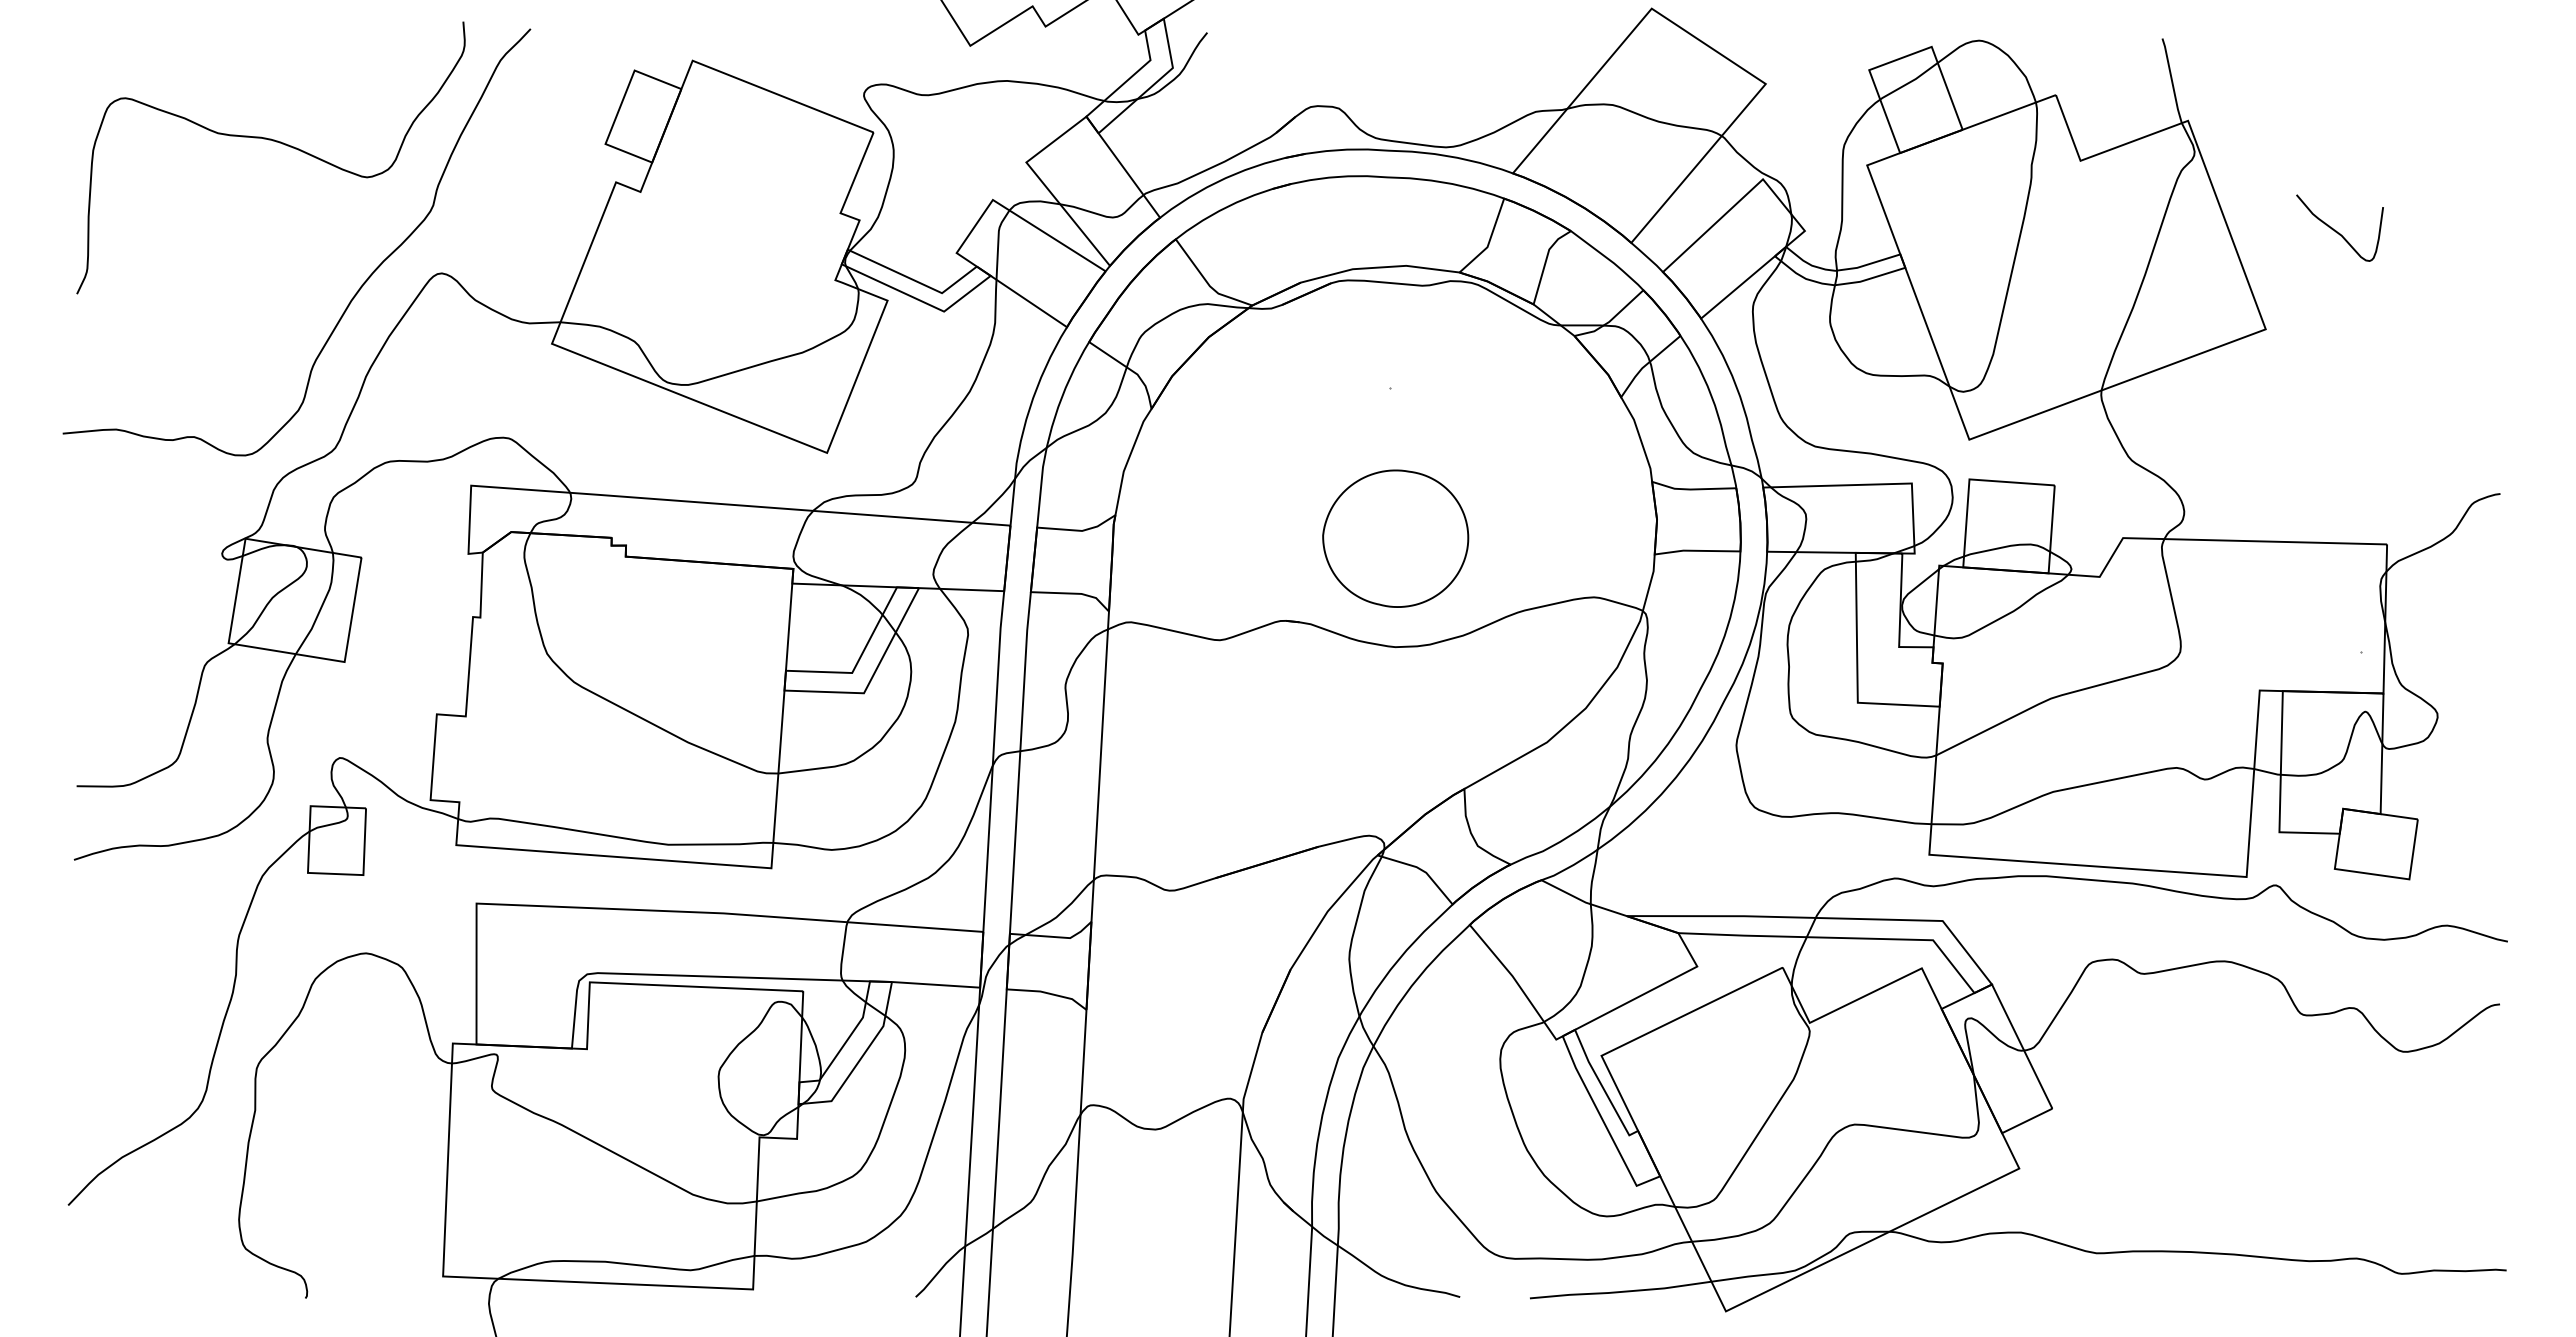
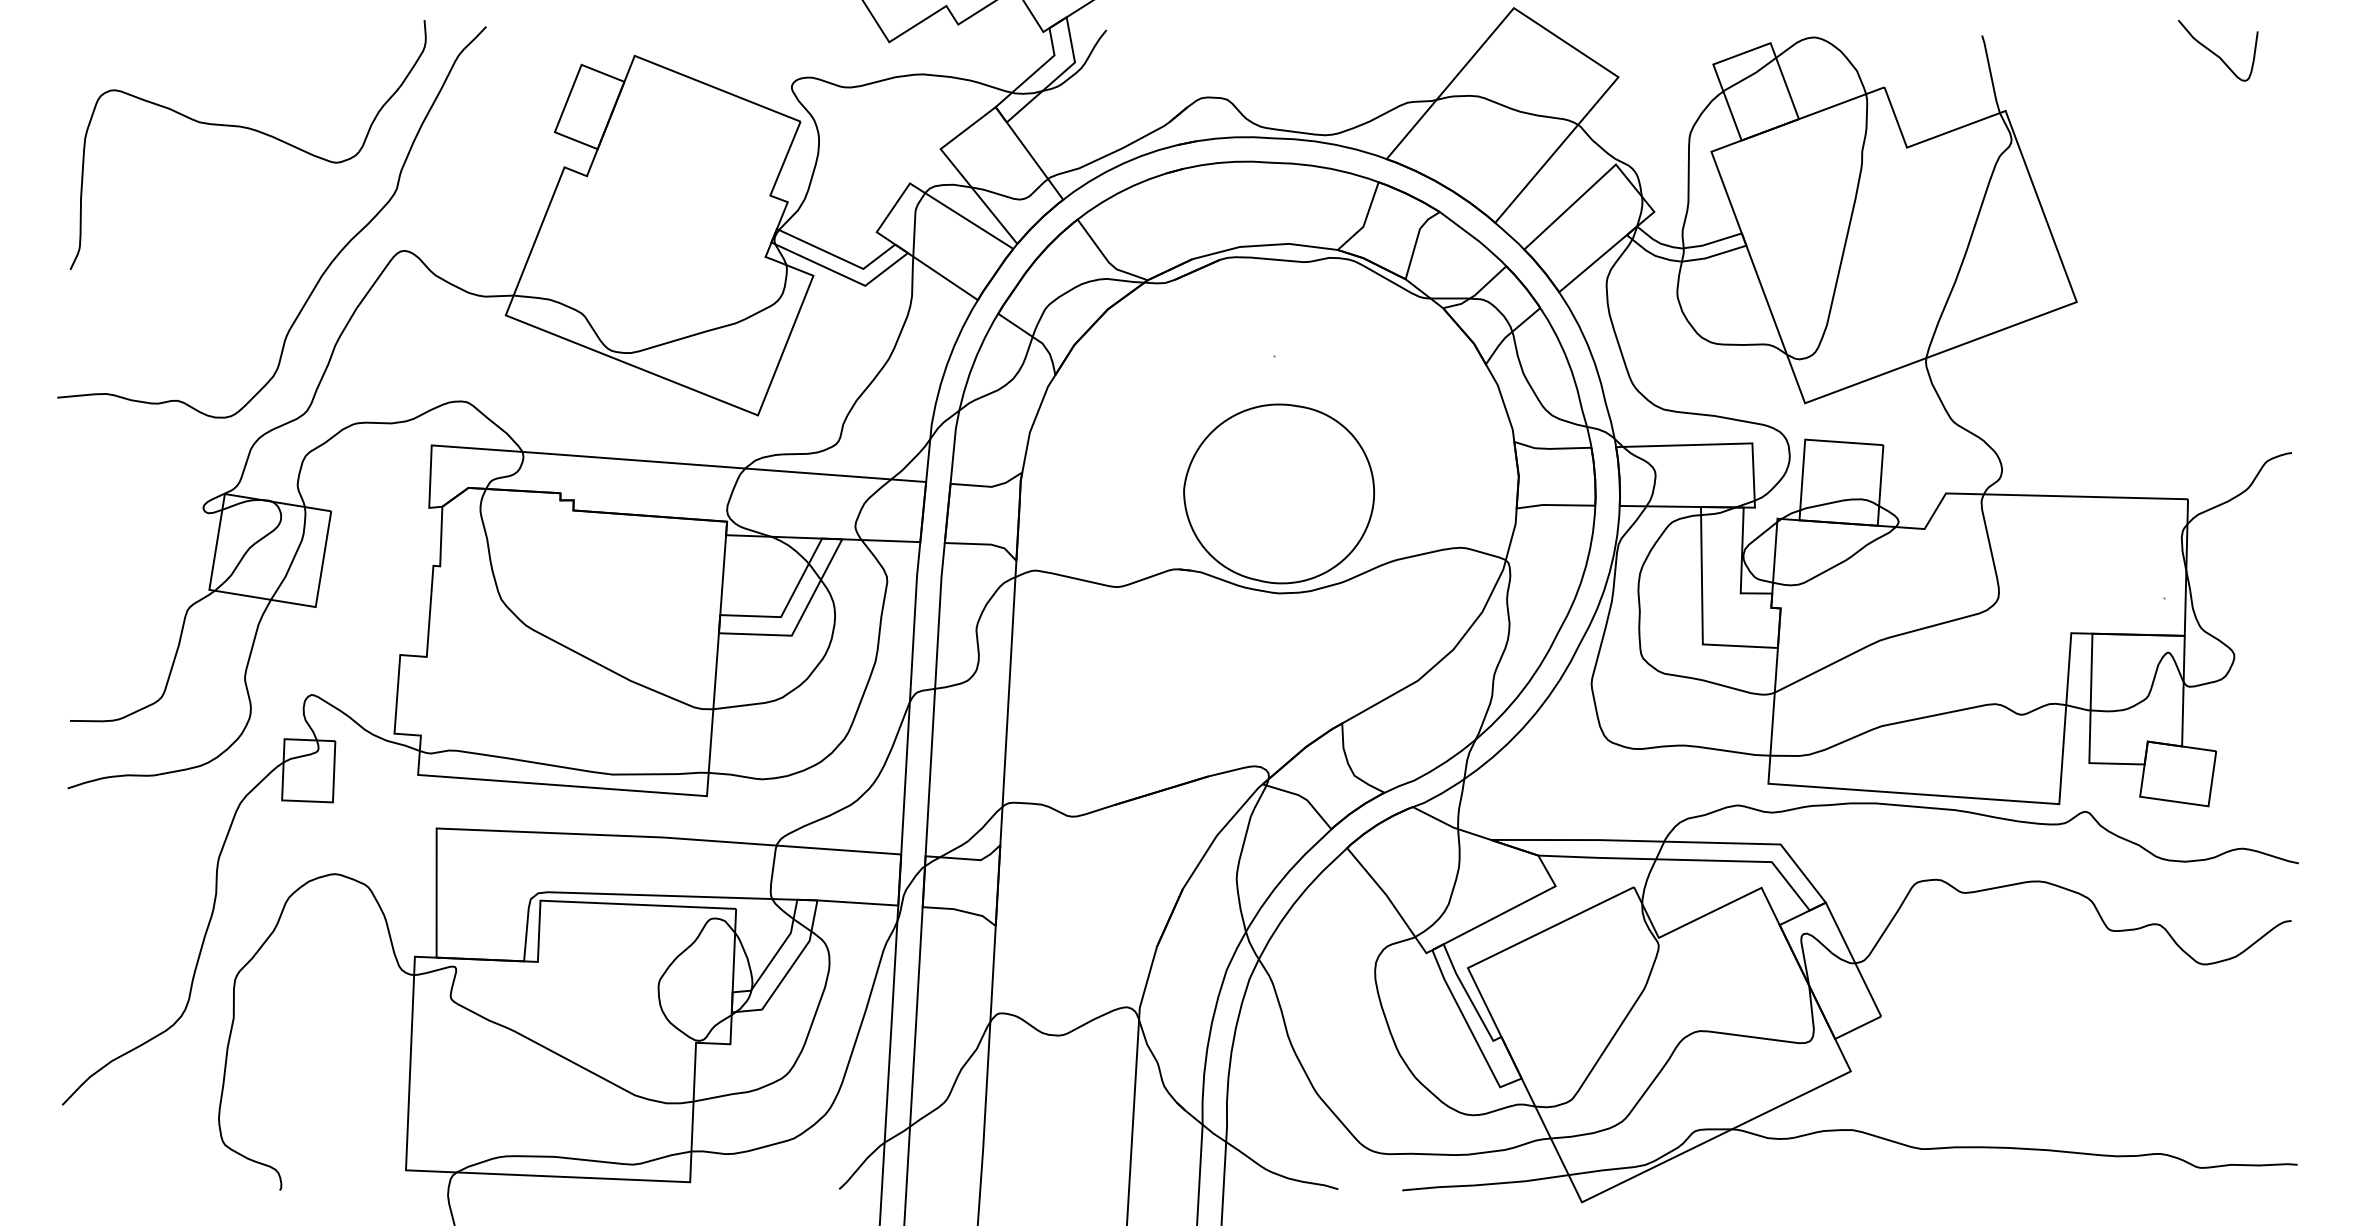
curve: (2336, 230) -> (2214, 52), moved
part: (1395, 538) -> (1279, 493), size x1.43

